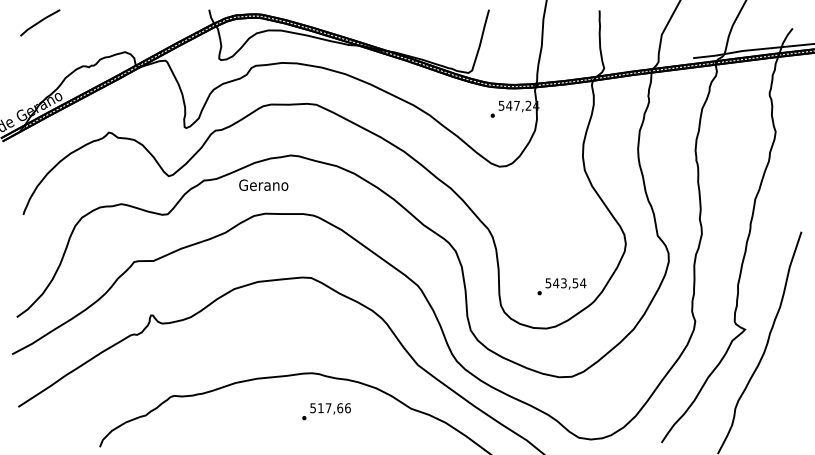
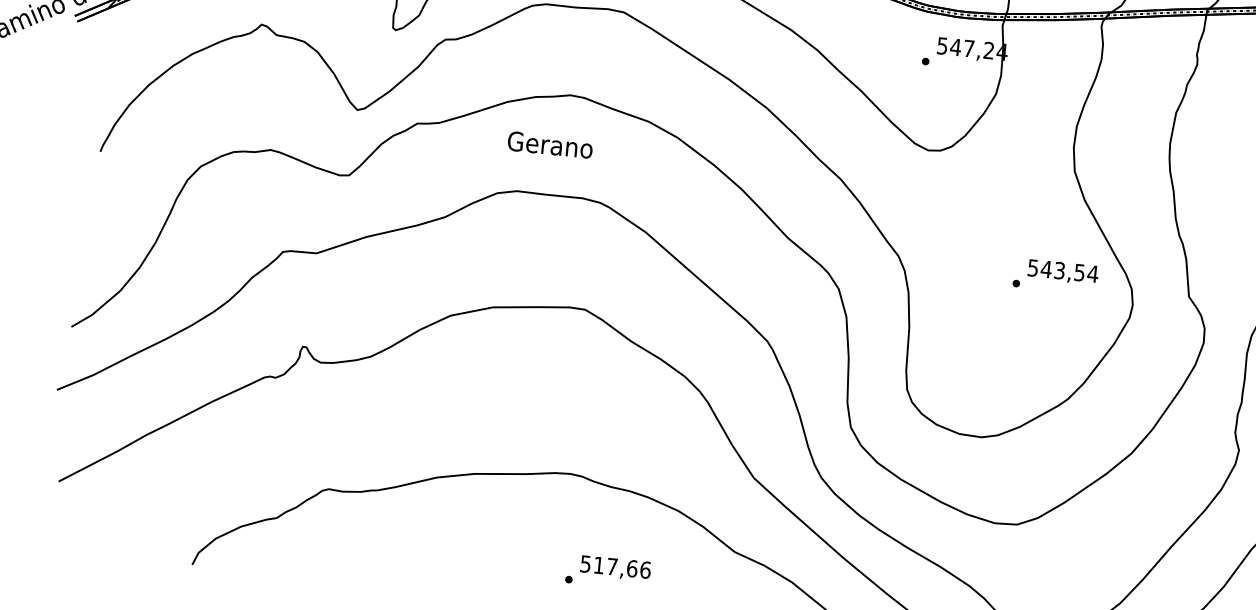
text: (263, 184) -> (550, 143), moved
text: (561, 286) -> (1055, 275), moved
text: (326, 411) -> (608, 572), moved

